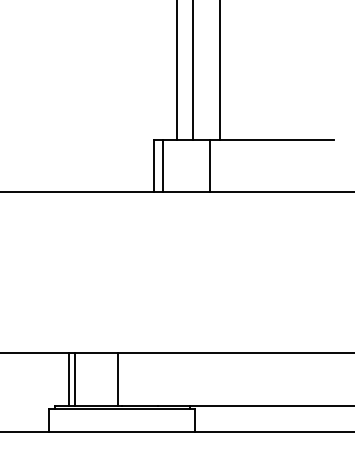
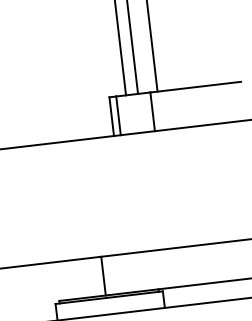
line: (69, 378) -> (67, 279), removed
line: (75, 378) -> (72, 279), removed

